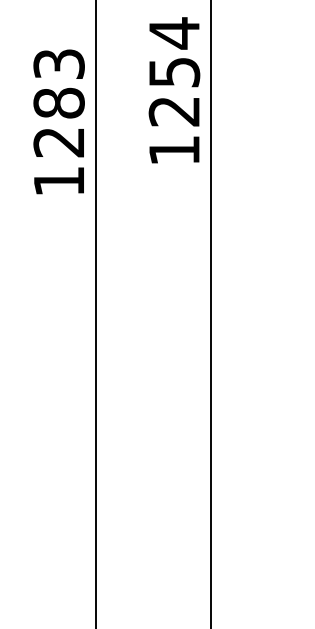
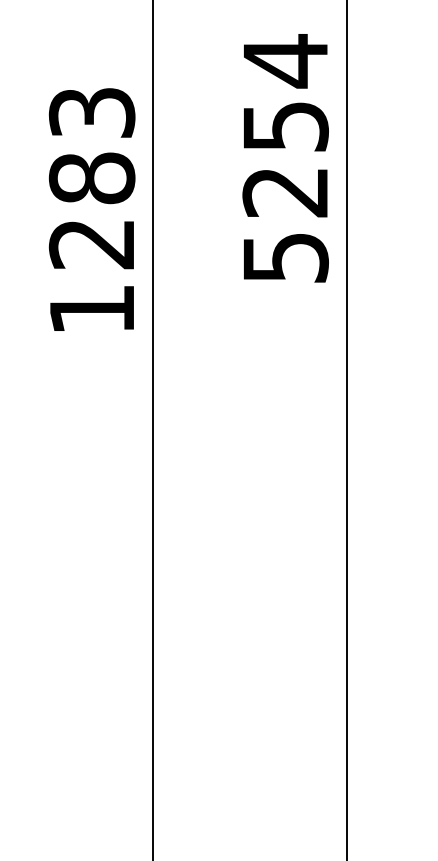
text: (174, 150) -> (285, 257), 1254 -> 5254

